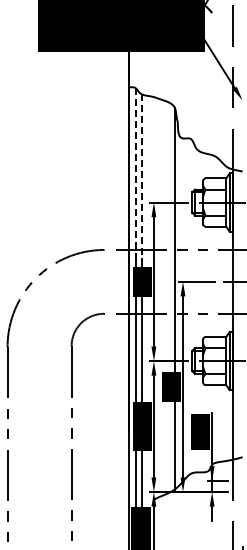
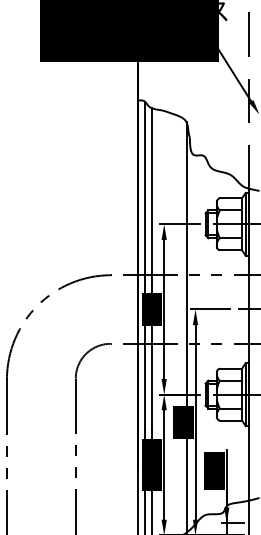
line: (135, 173) -> (144, 193), dashed -> solid
line: (142, 177) -> (151, 197), dashed -> solid

